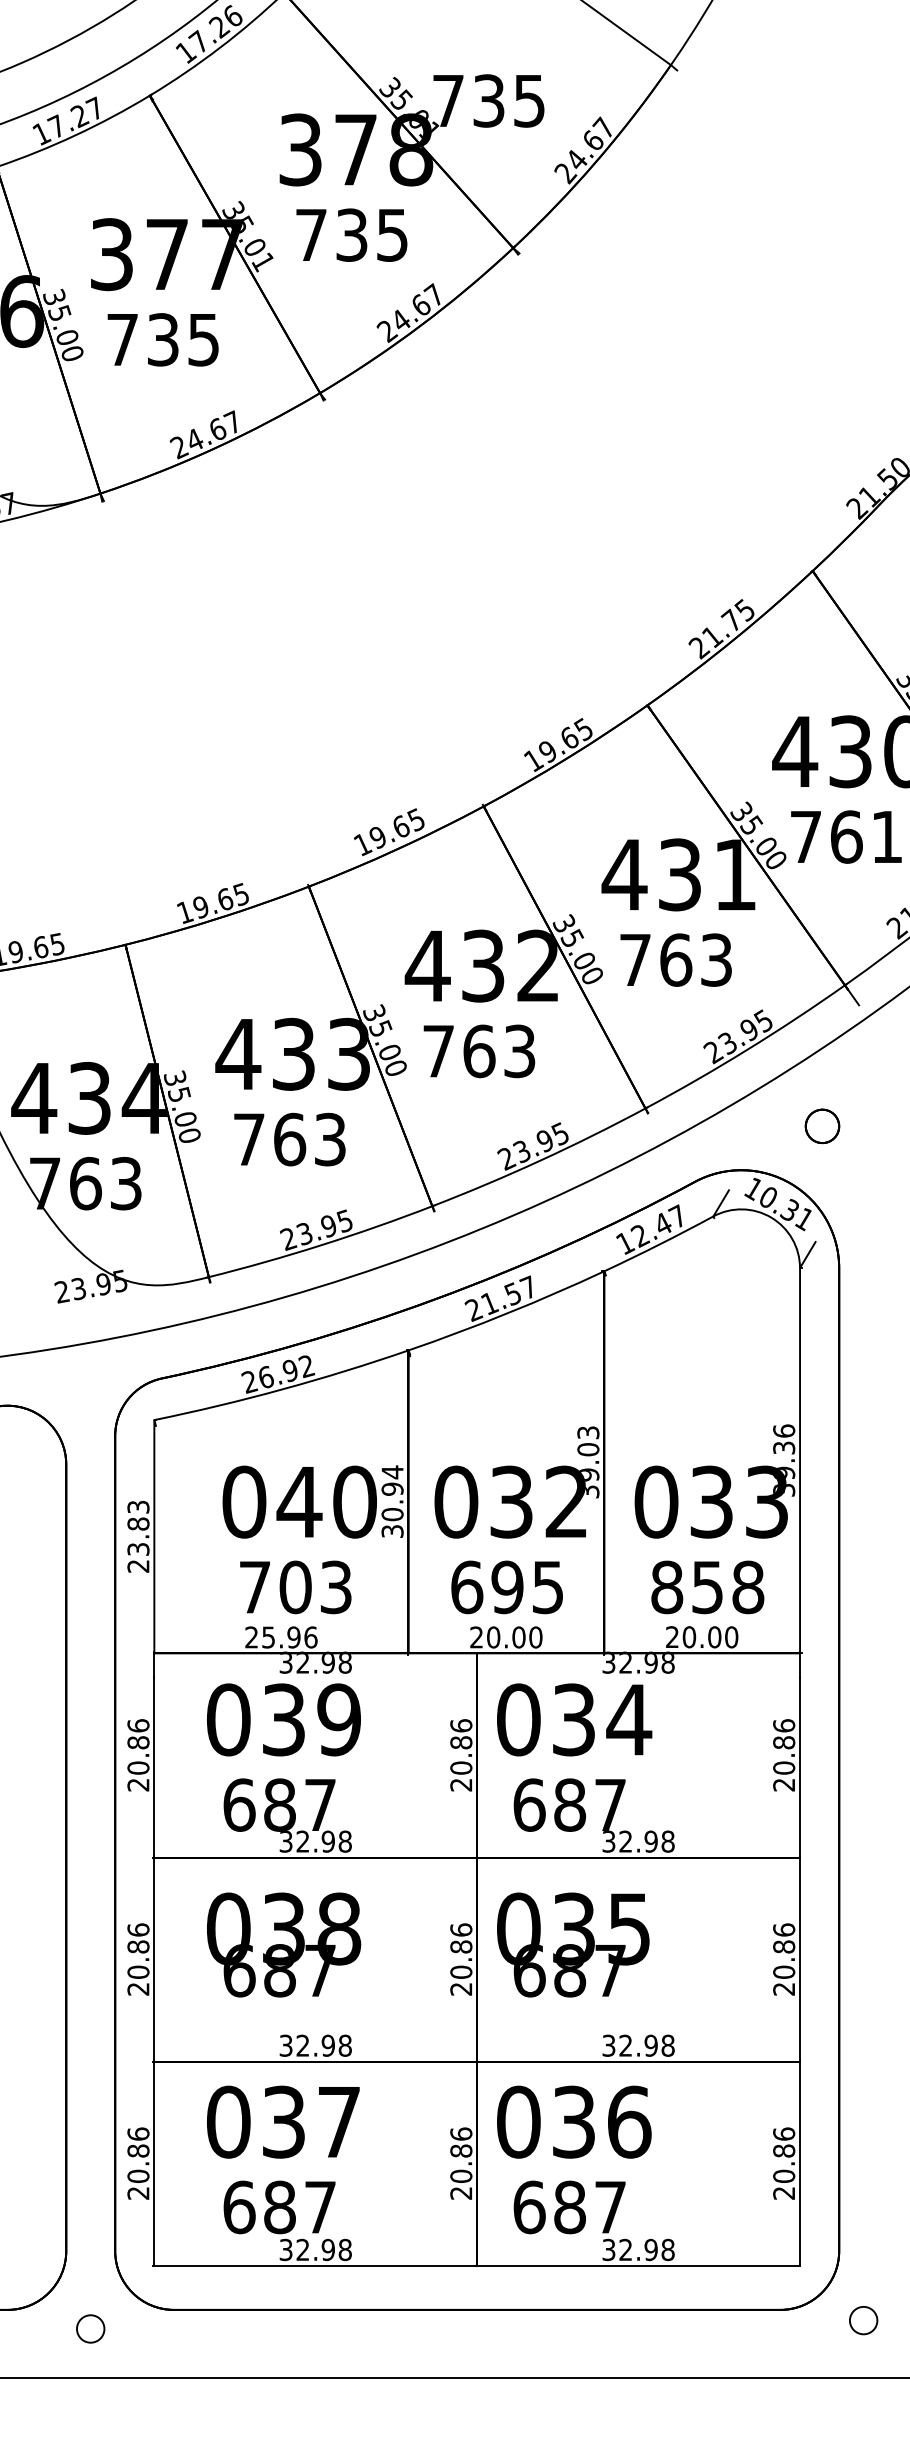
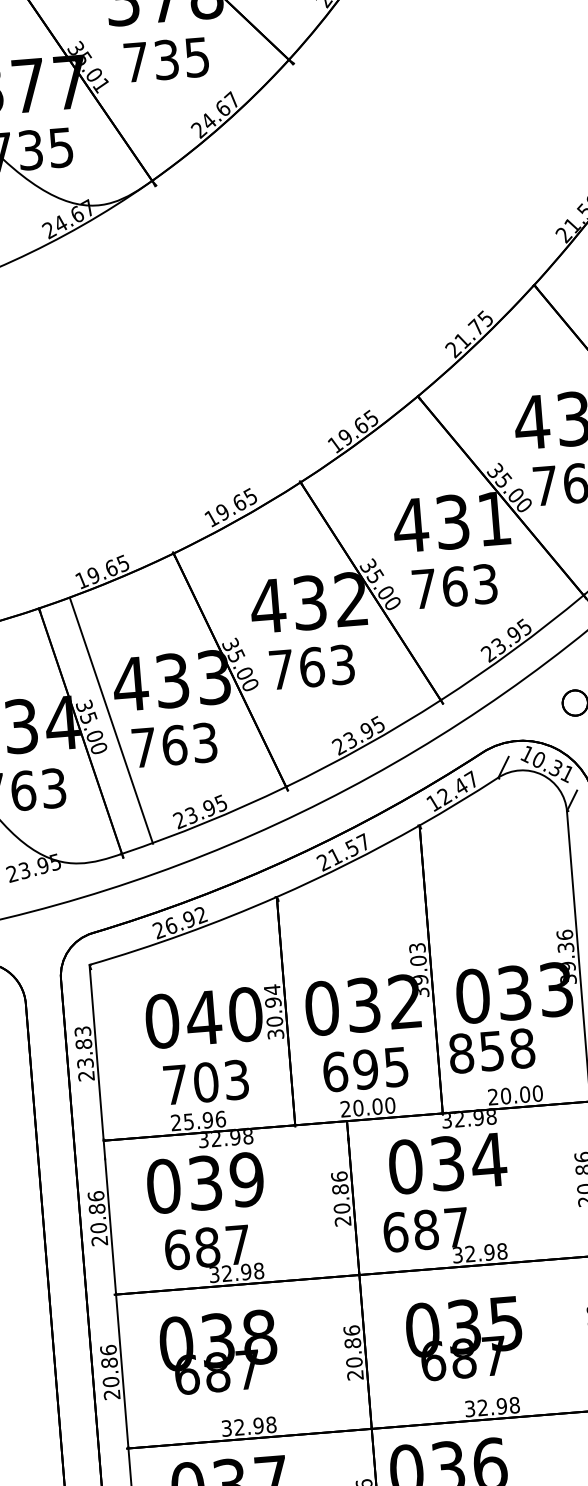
line: (166, 1110) -> (110, 720), moved
text: (707, 1587) -> (491, 1051), moved
text: (574, 1719) -> (447, 1163), moved
text: (573, 1944) -> (464, 1338), moved

